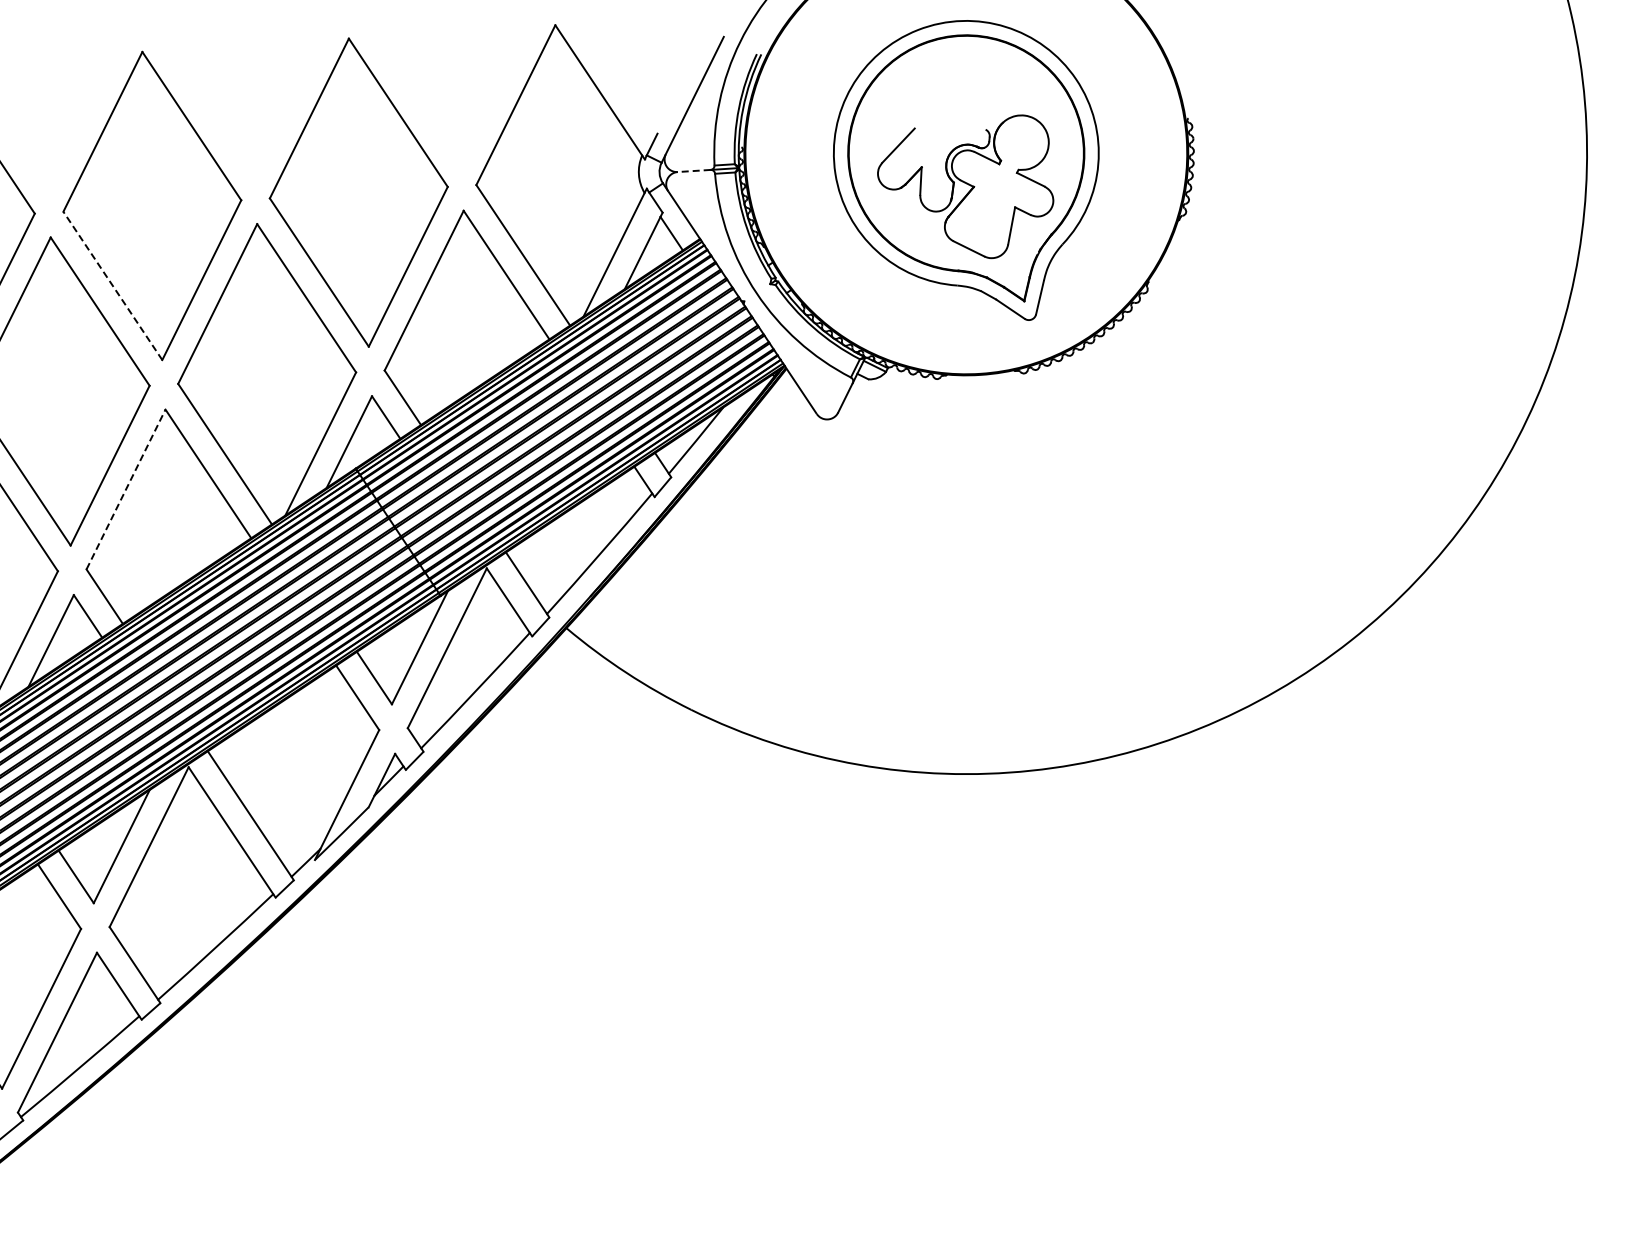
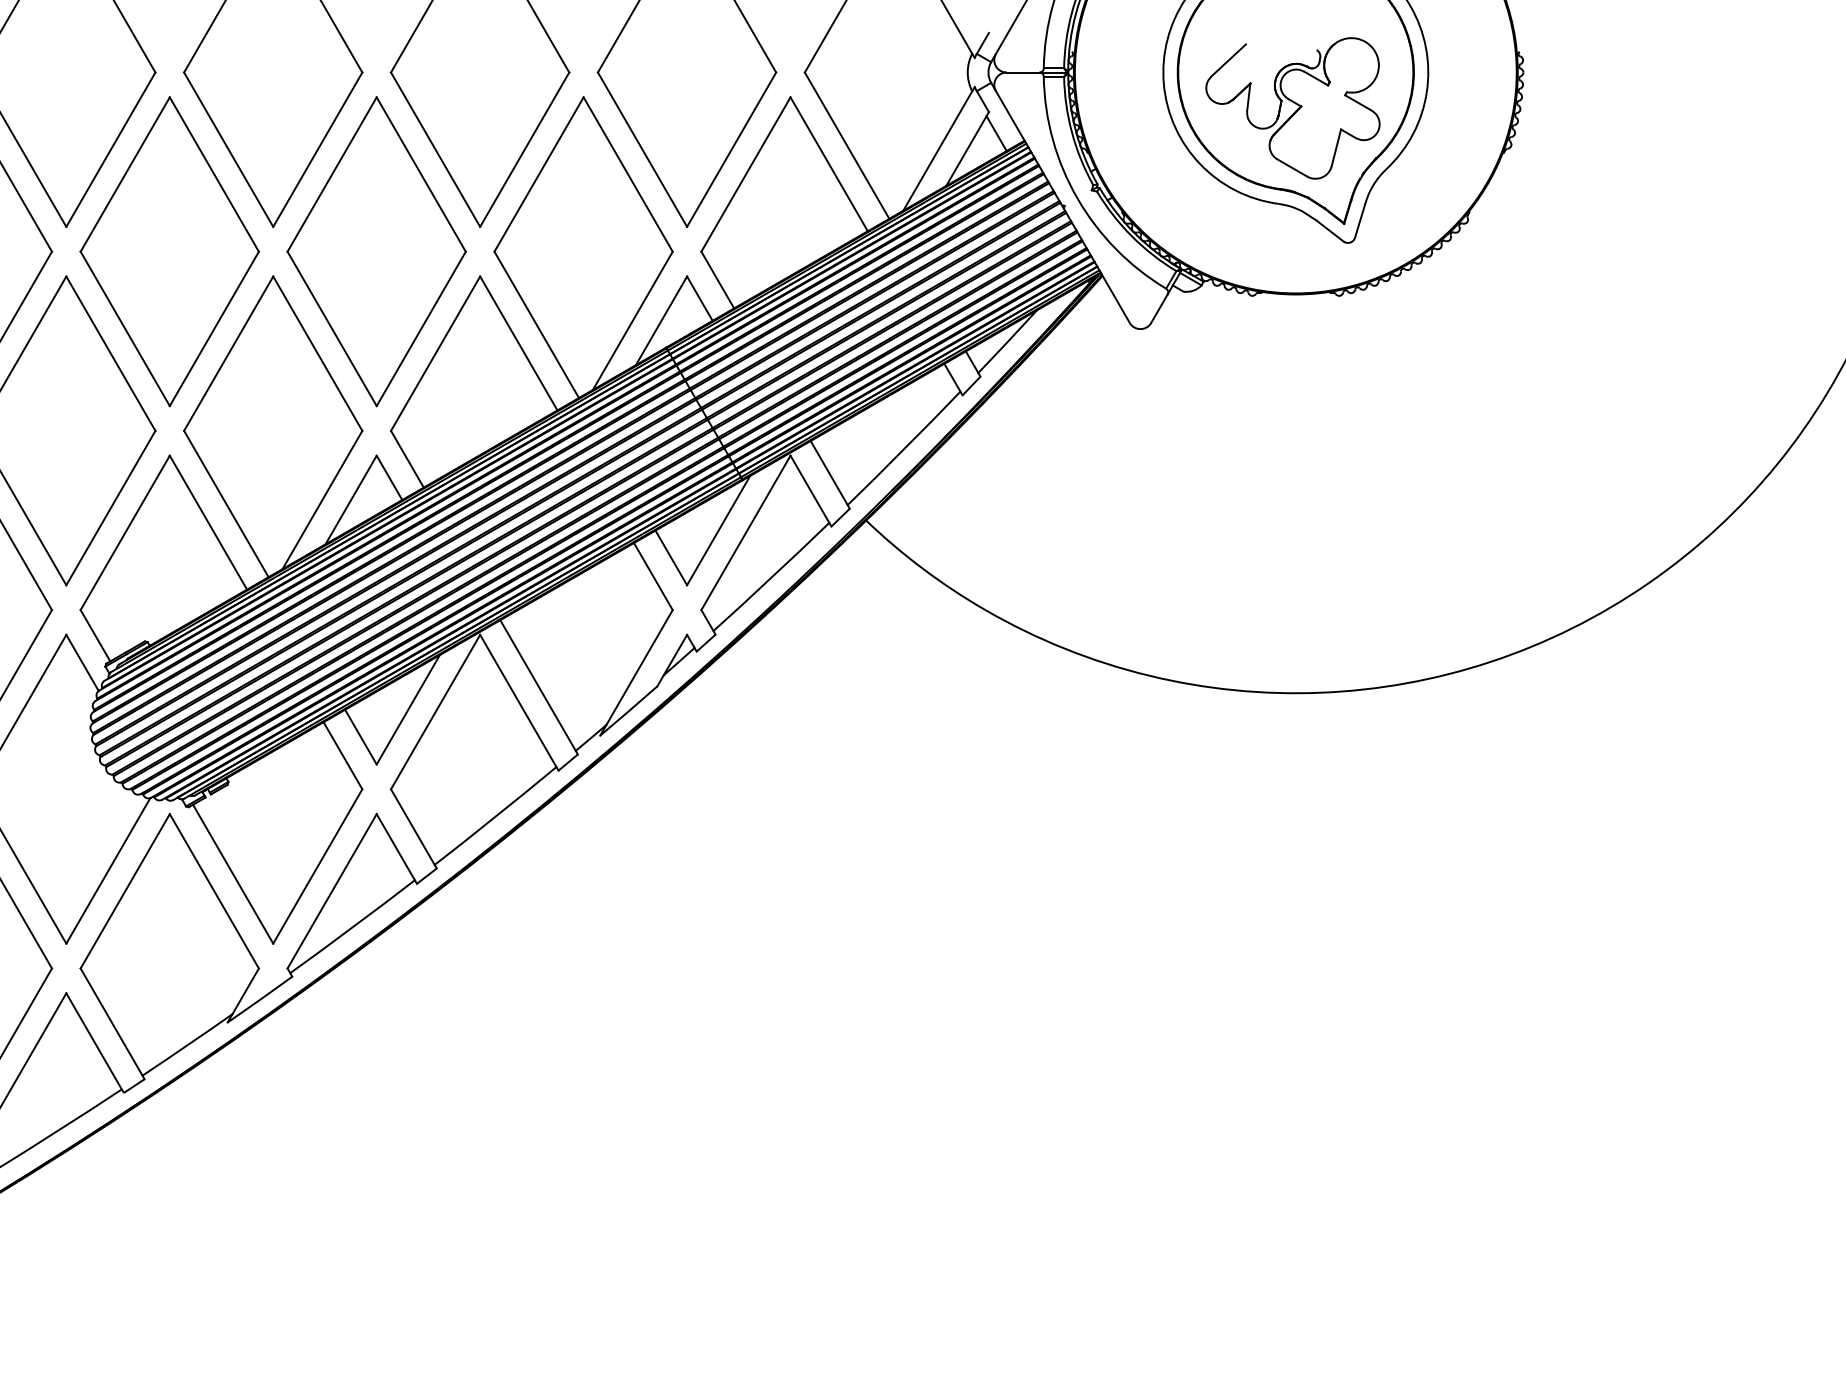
line: (693, 171) -> (1022, 72), dashed -> solid
line: (112, 285) -> (435, 149), dashed -> solid
line: (125, 489) -> (435, 353), dashed -> solid

